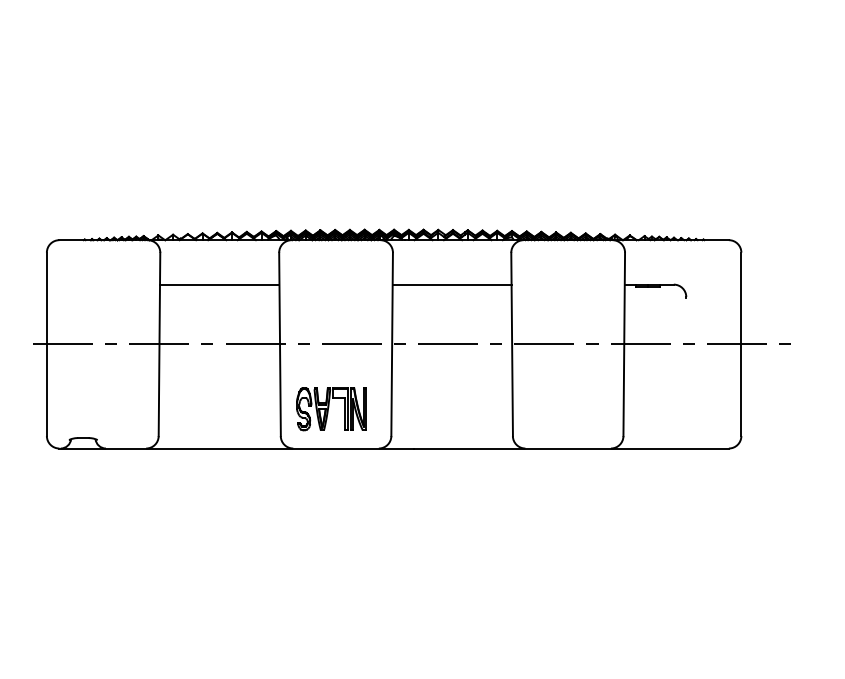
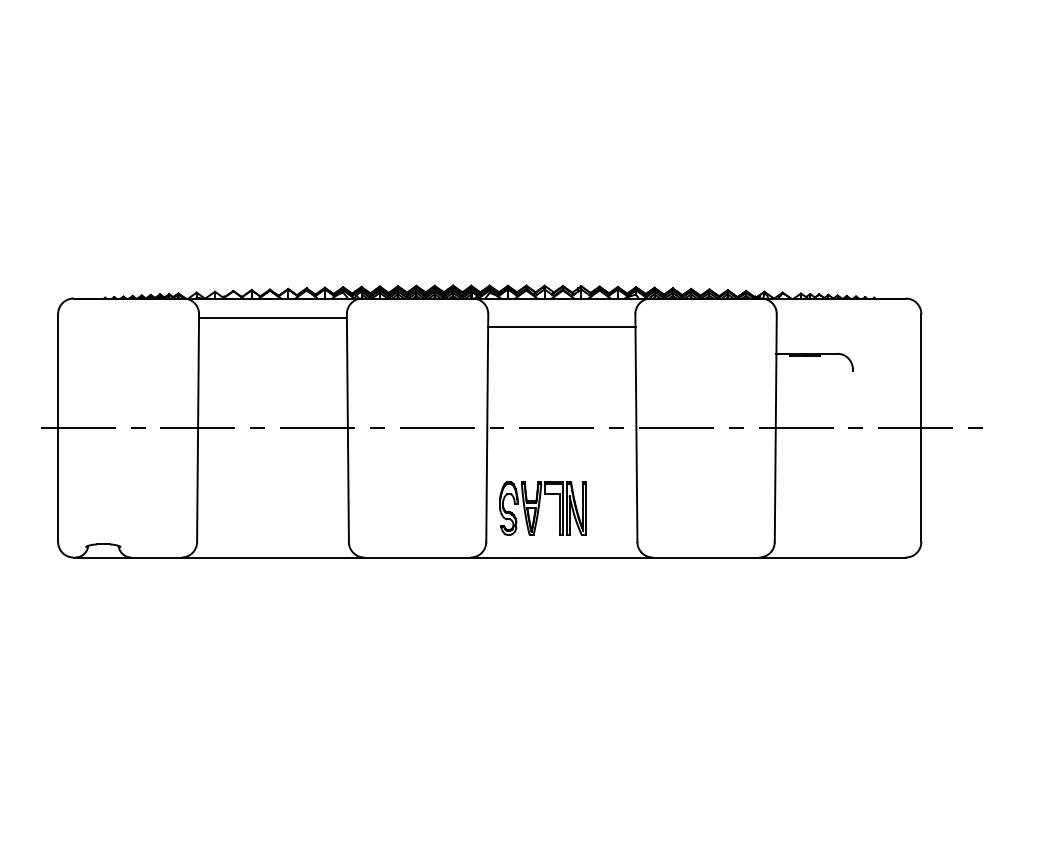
line: (219, 284) -> (272, 317), moved
line: (451, 284) -> (561, 326), moved
part: (331, 409) -> (542, 508), moved

